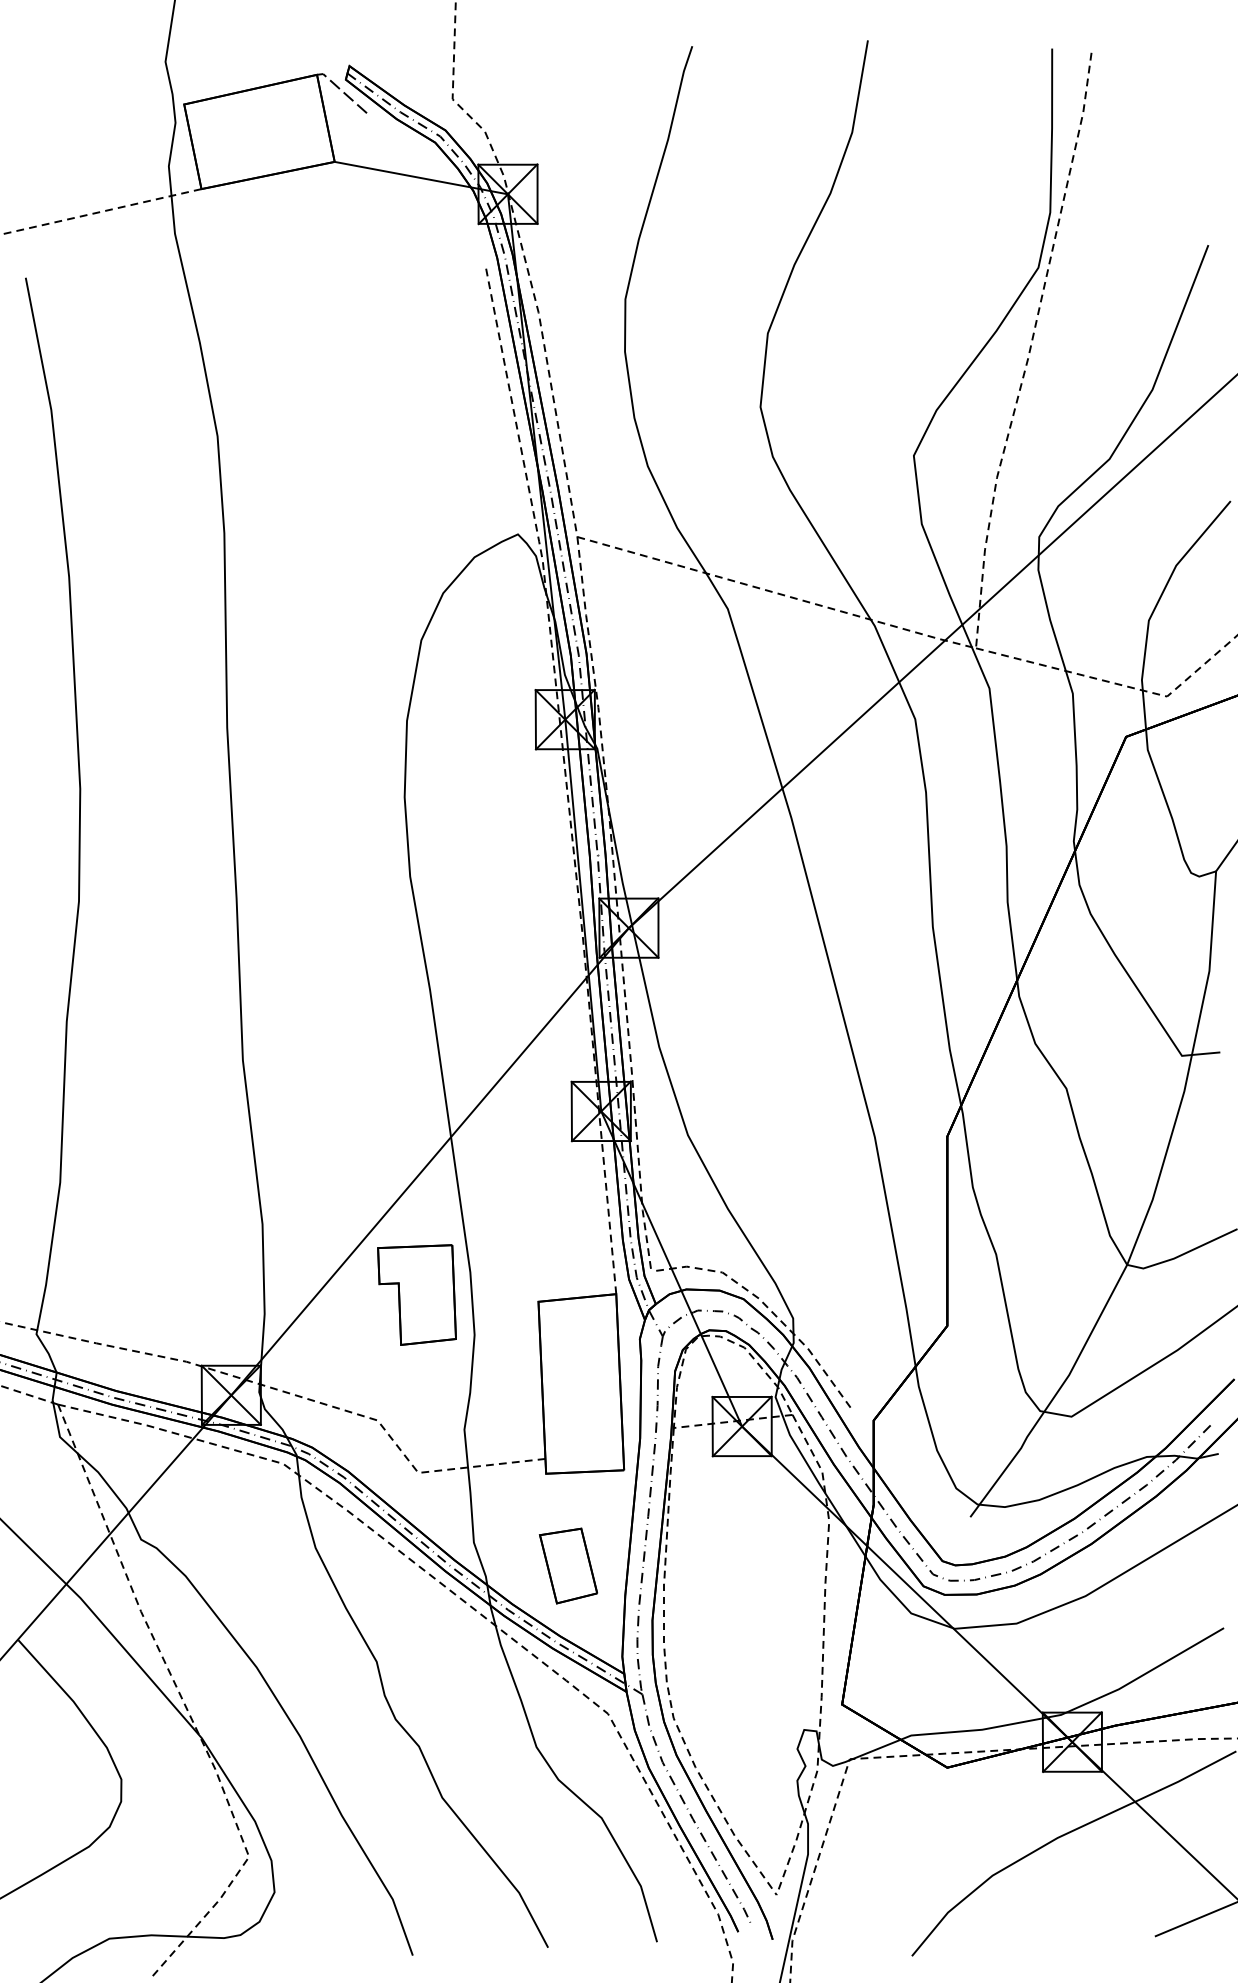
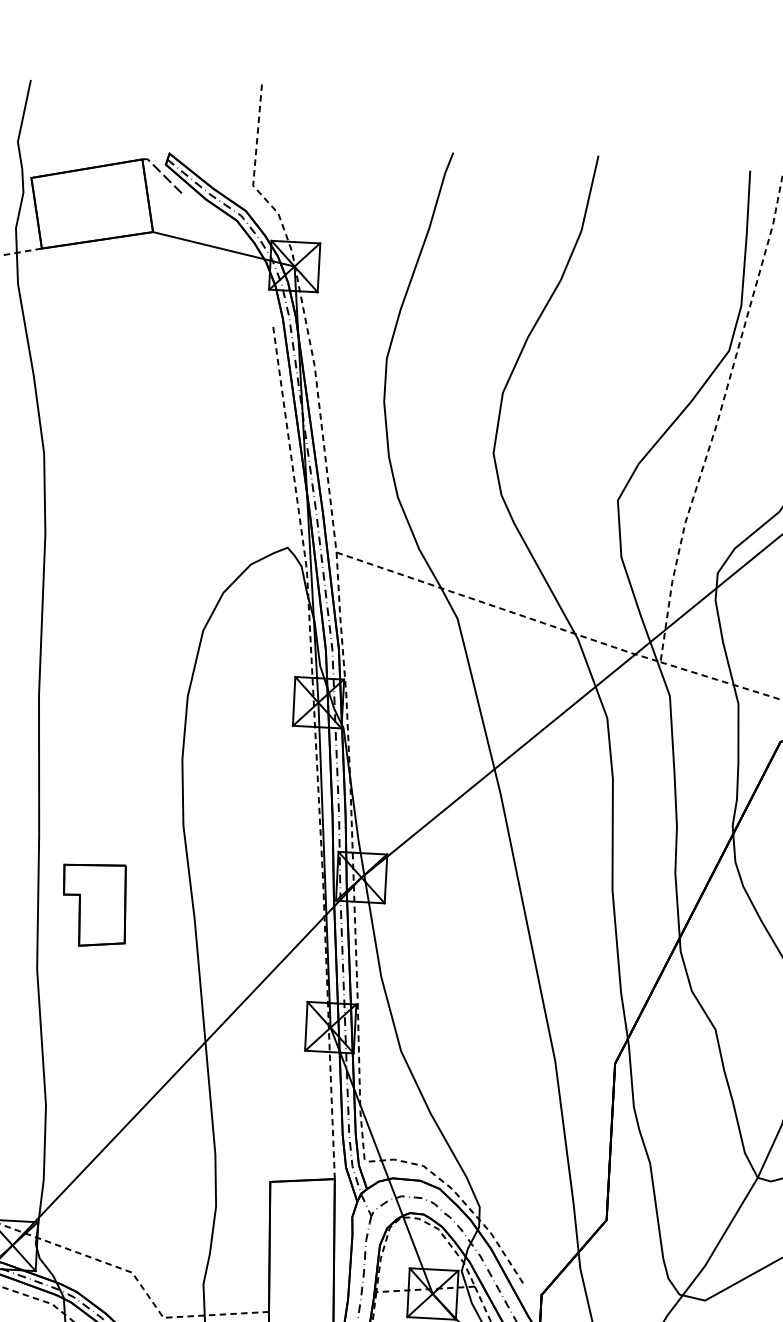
part: (416, 1294) -> (94, 904), moved

